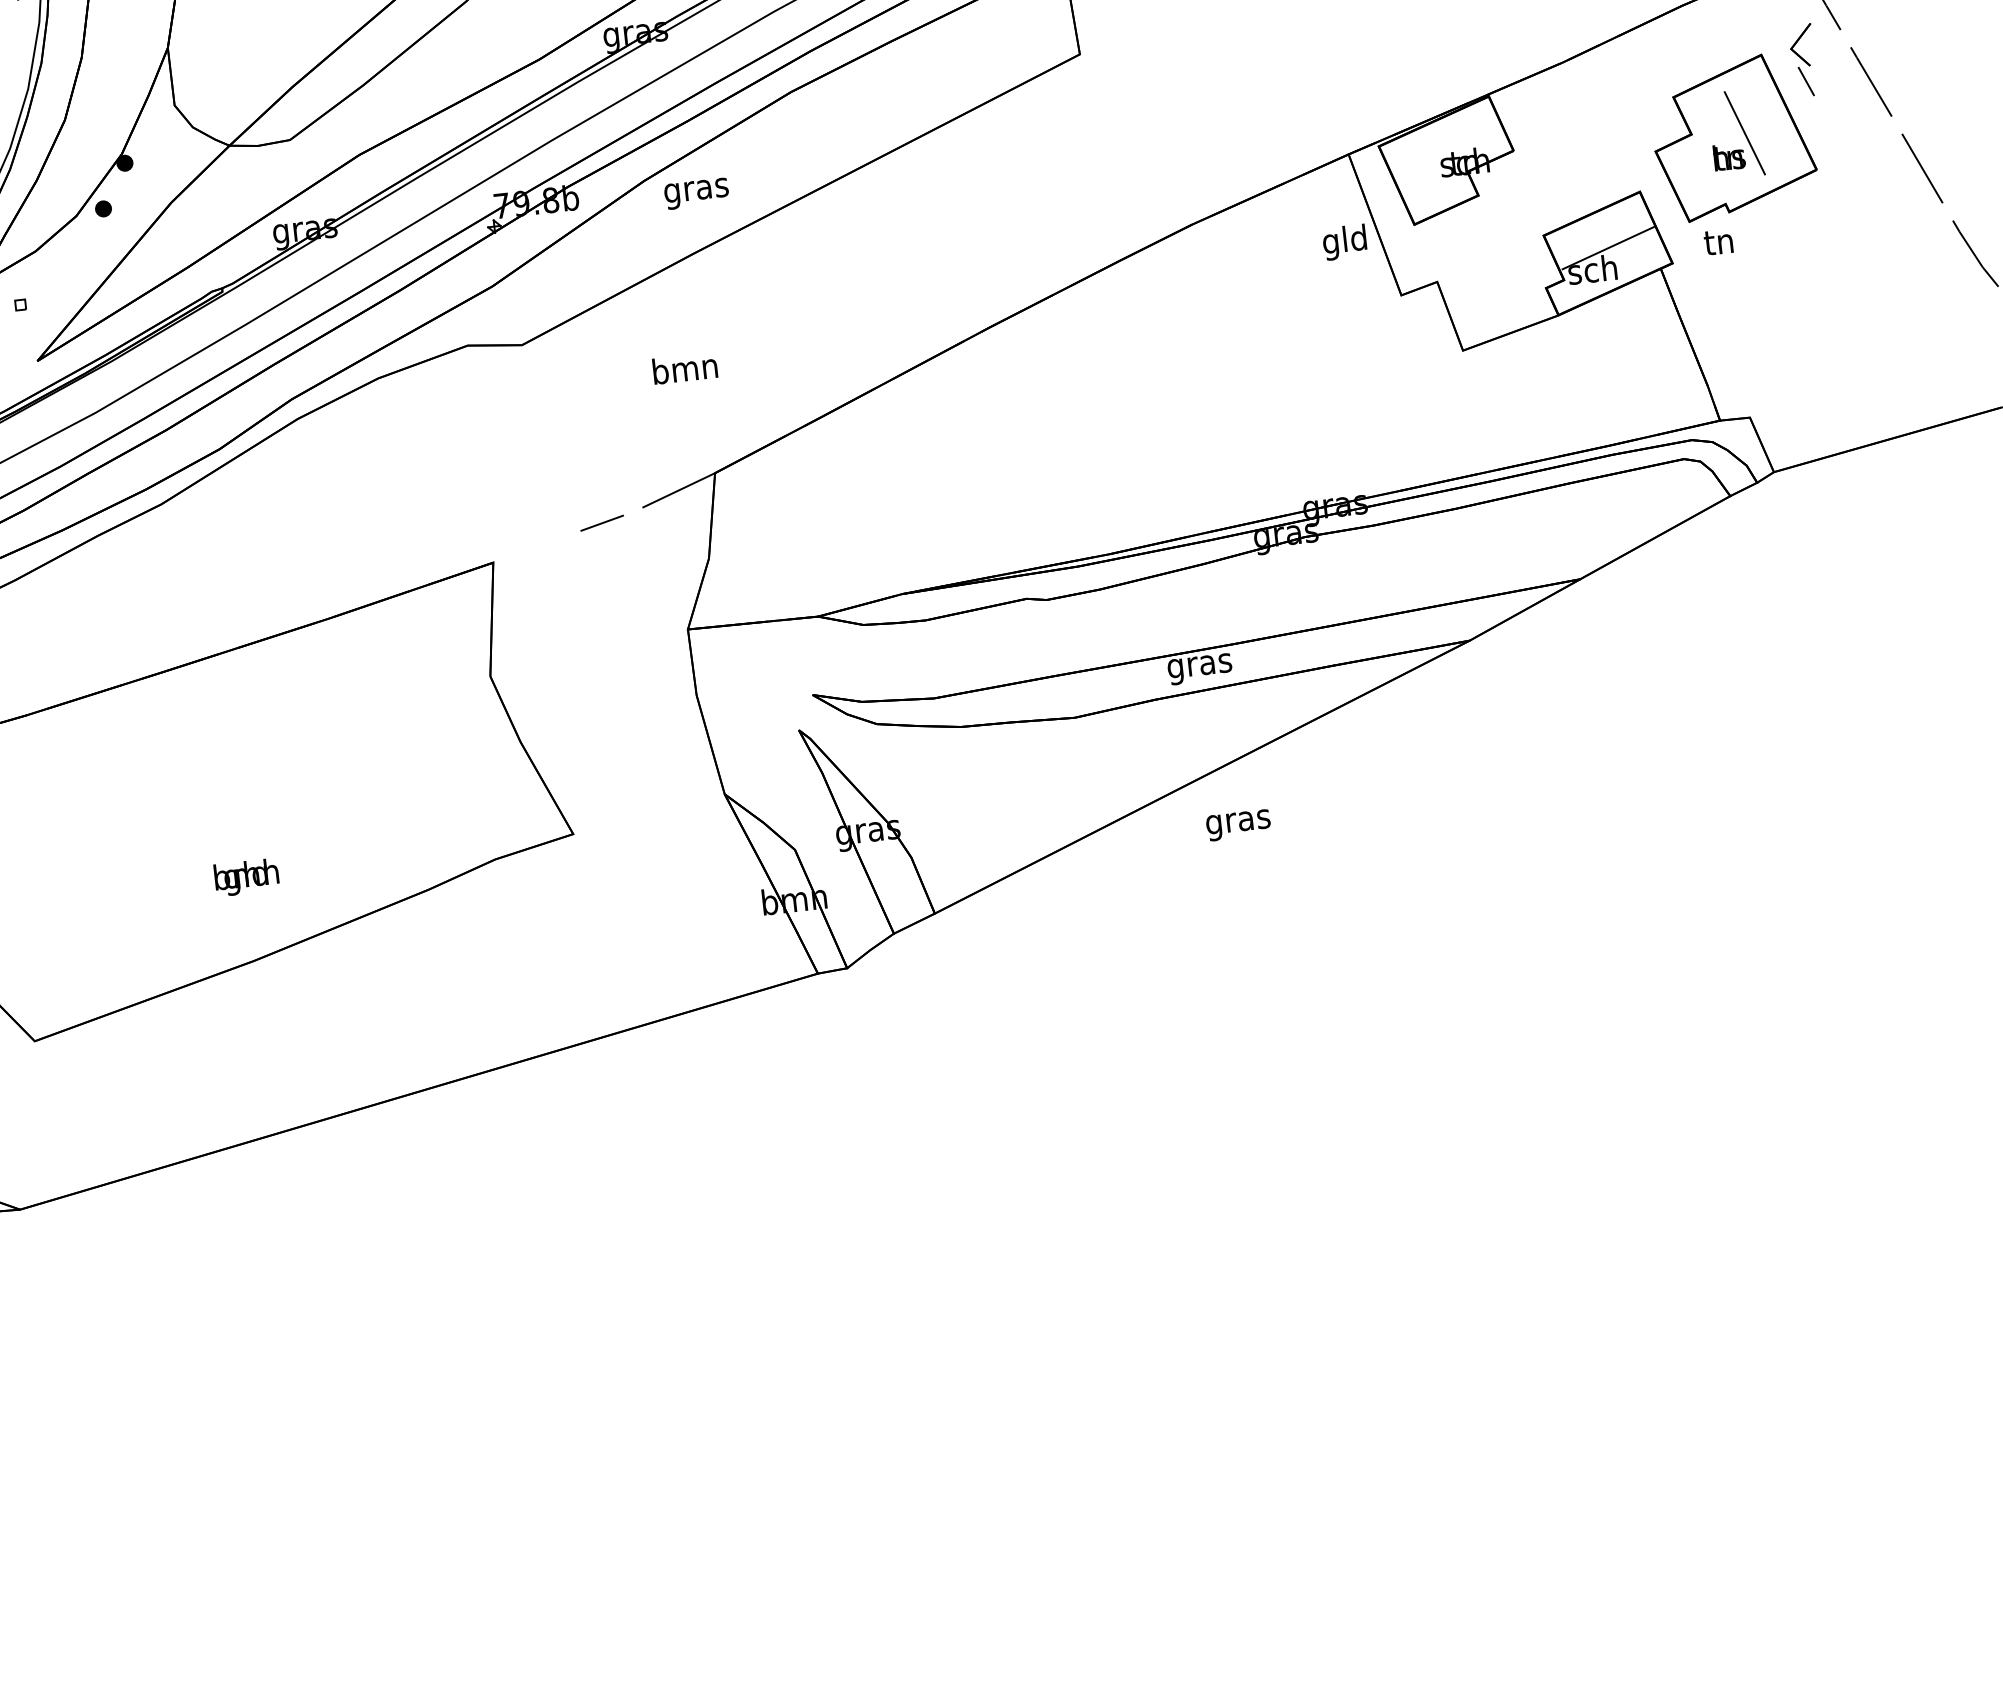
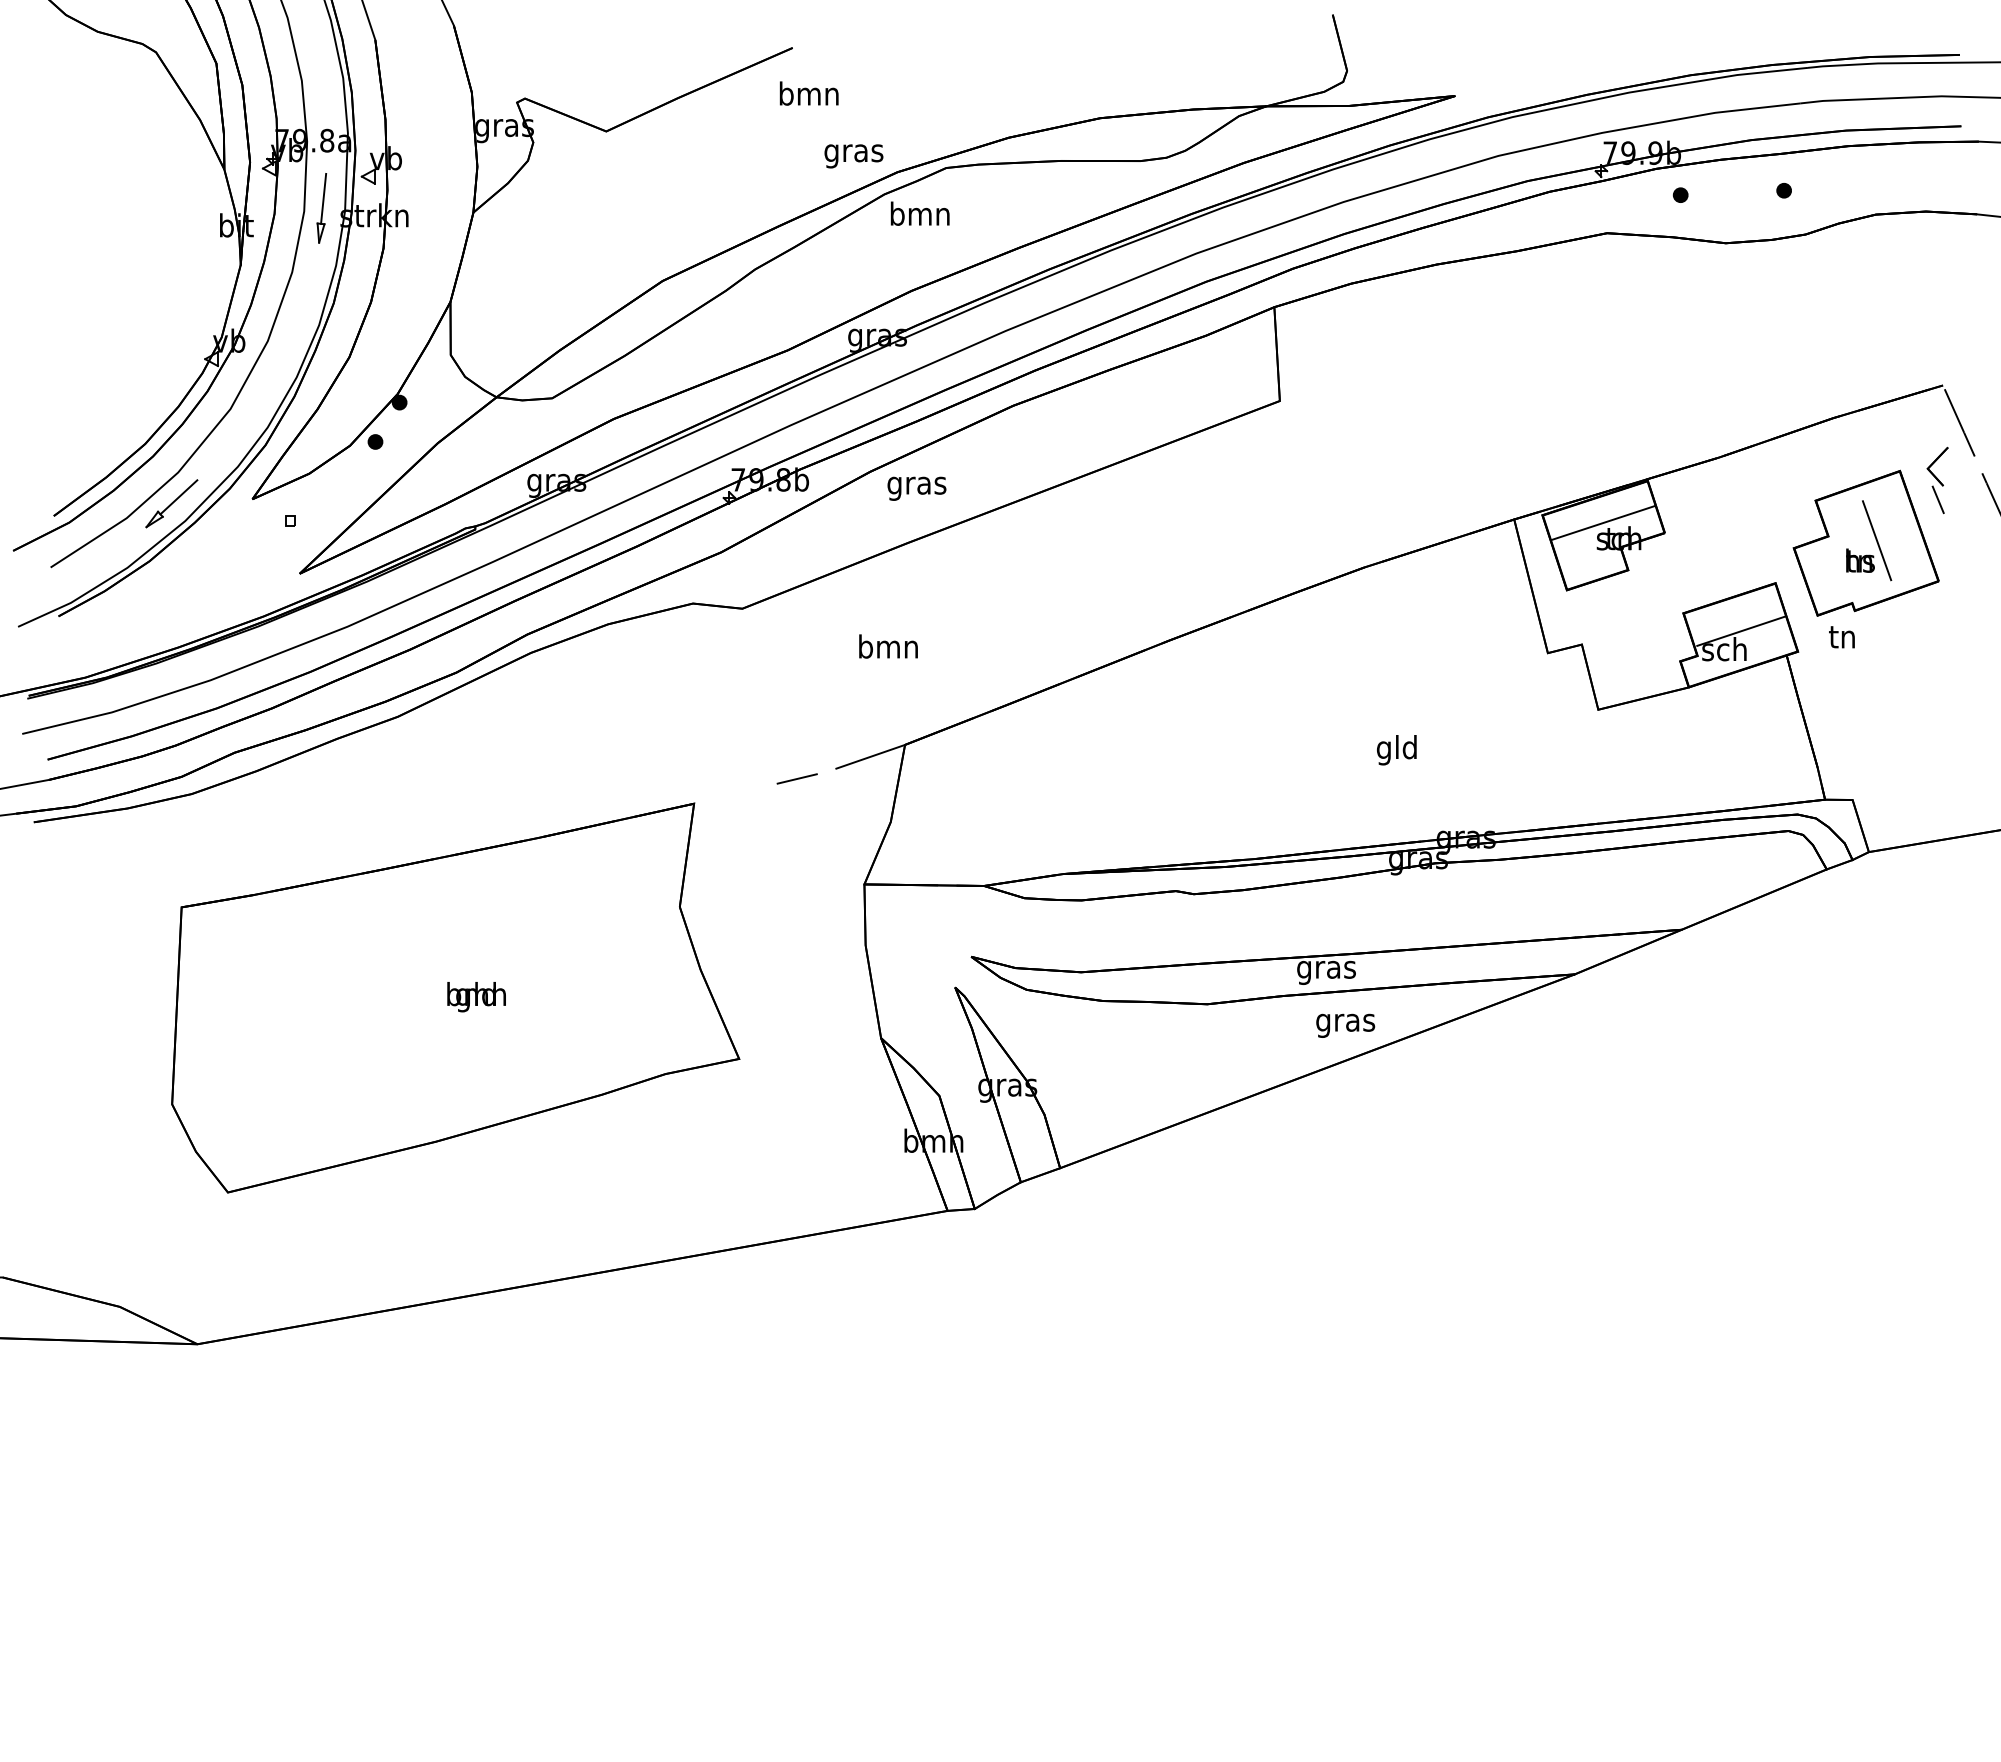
line: (1444, 148) -> (1602, 523), added
text: (1344, 242) -> (1396, 750), moved
text: (1238, 824) -> (1345, 1025), moved
text: (246, 877) -> (476, 997), moved

